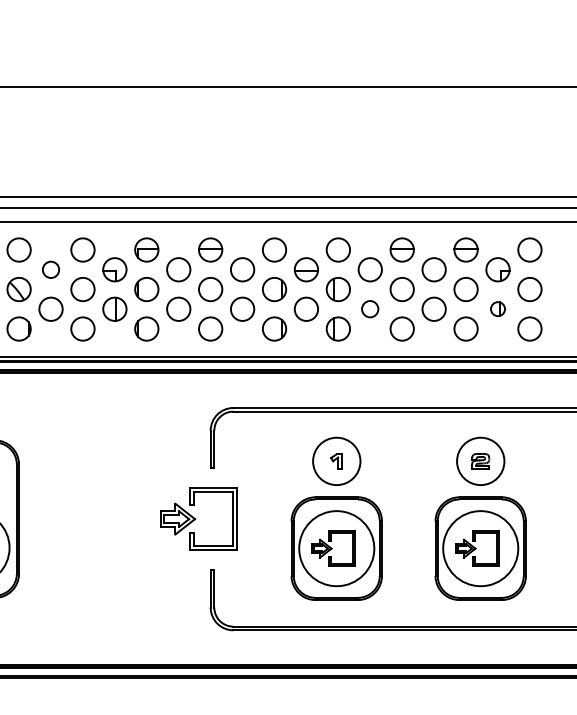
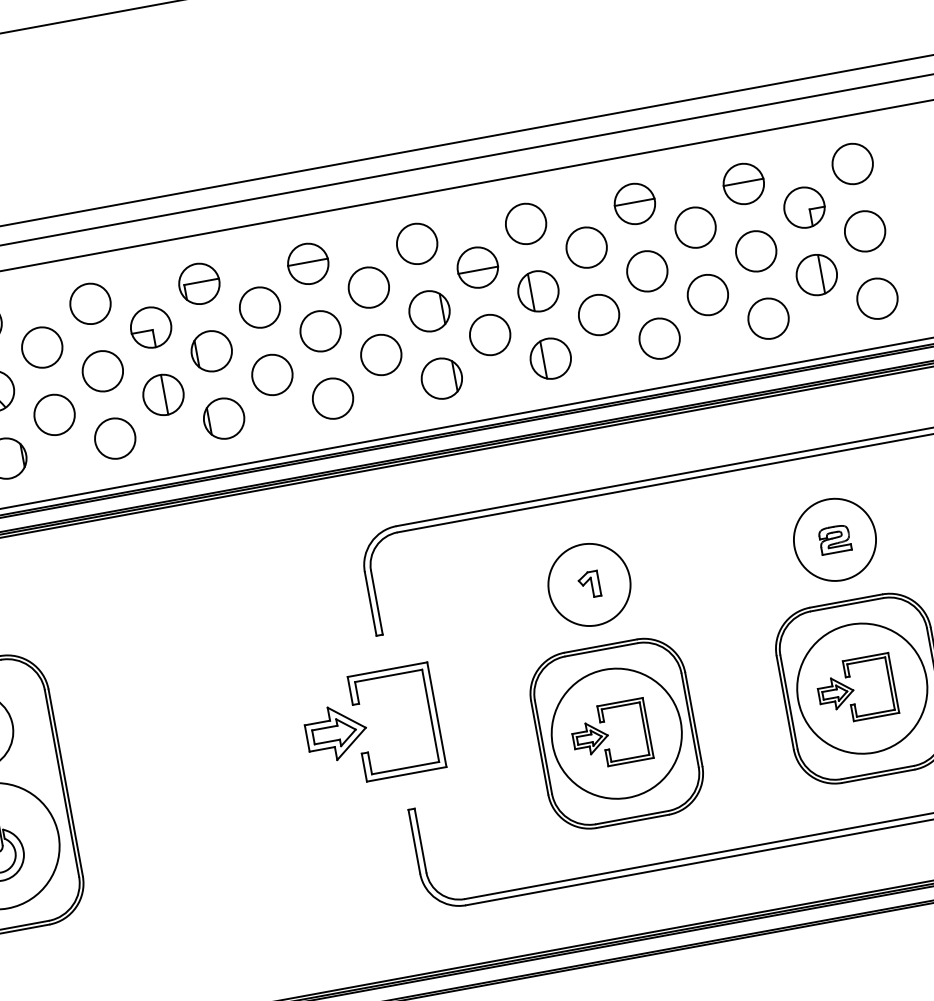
circle: (50, 269) -> (41, 347), size x1.43
circle: (369, 308) -> (597, 313), size x1.43
part: (497, 308) -> (815, 273), size x1.67

